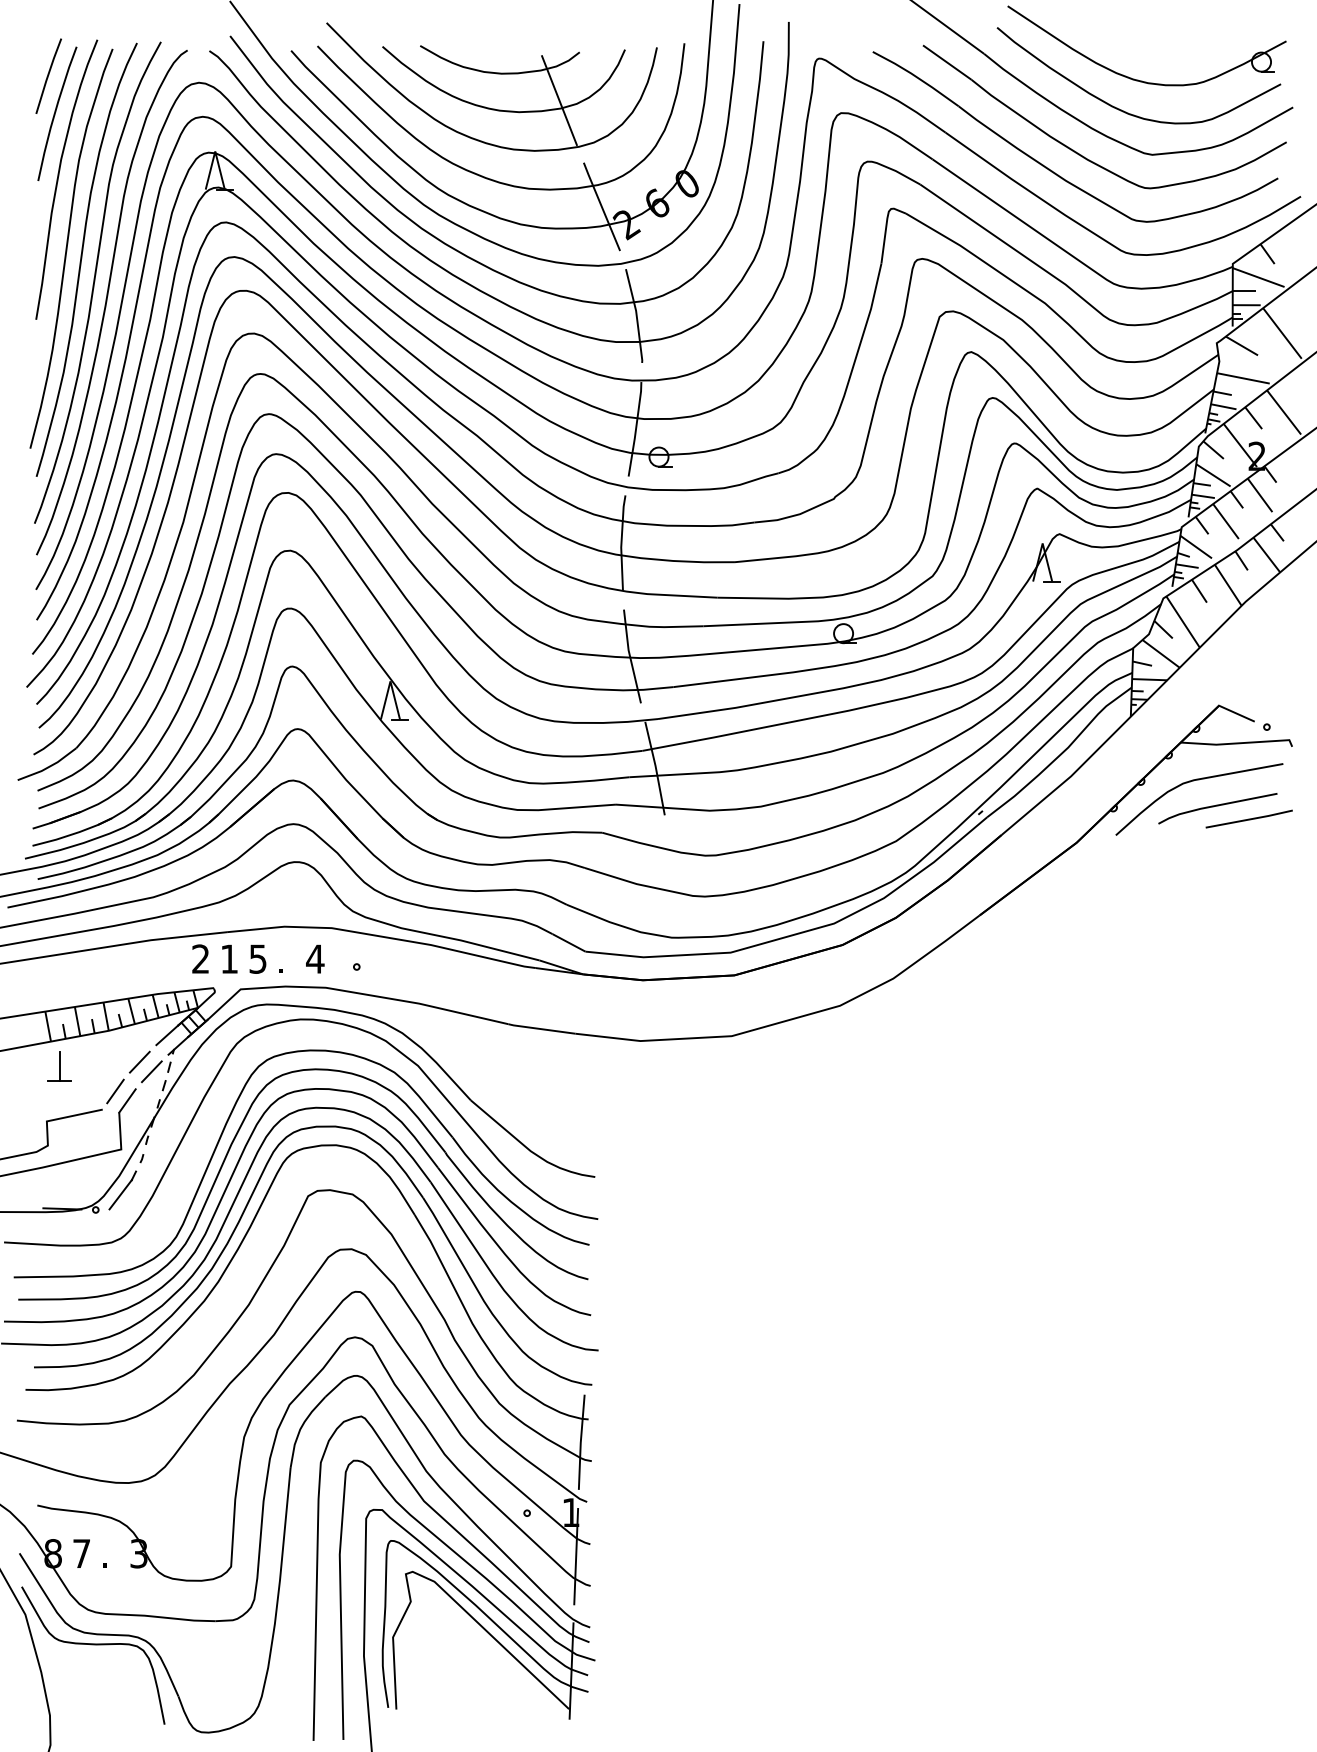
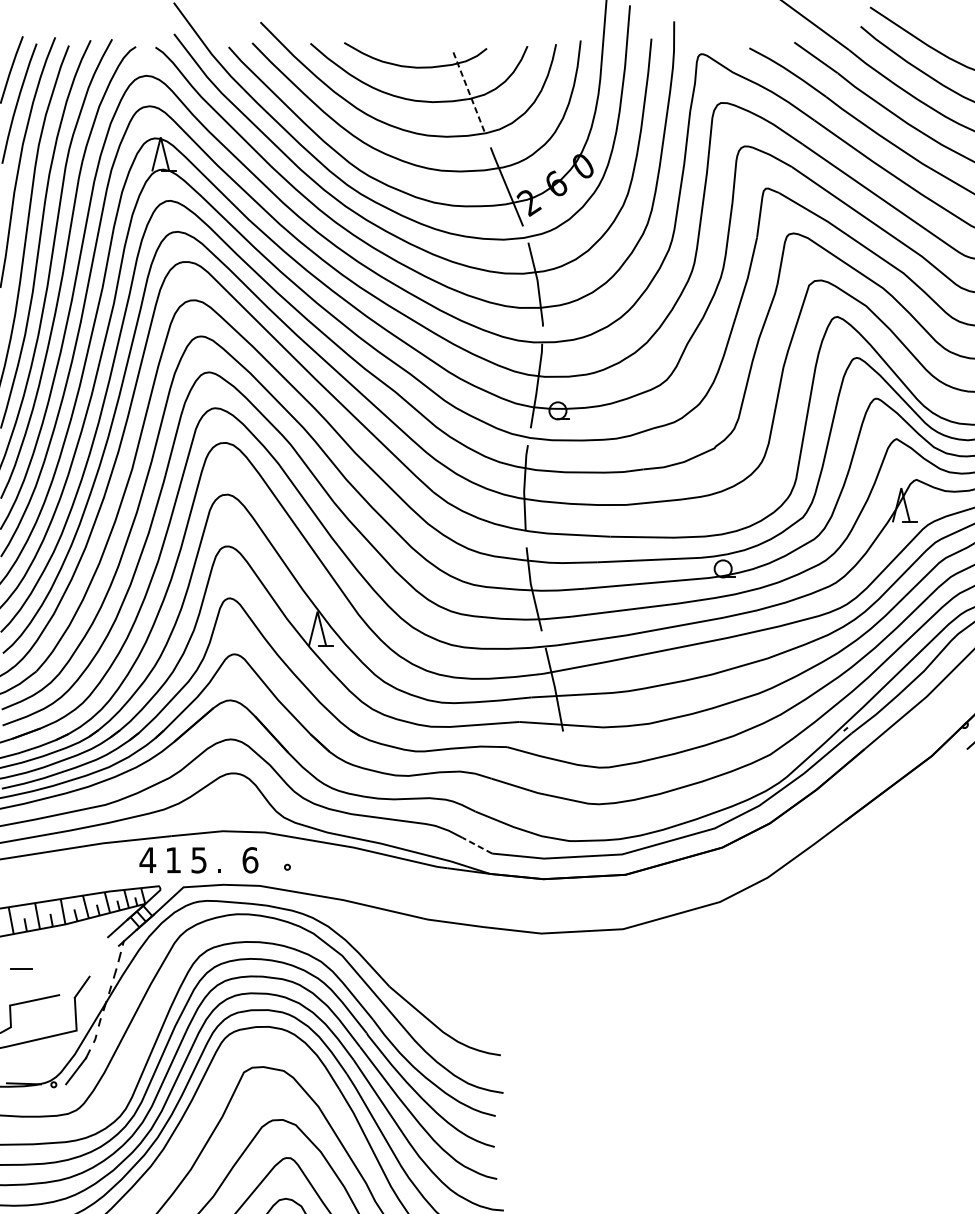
line: (559, 100) -> (468, 91), solid -> dashed
line: (569, 942) -> (477, 845), solid -> dashed
text: (200, 958) -> (147, 859), 2 -> 4
text: (315, 958) -> (250, 859), 4 -> 6
line: (139, 1061) -> (92, 951), removed
line: (59, 1066) -> (21, 956), removed
line: (151, 1071) -> (103, 960), removed
line: (115, 1091) -> (71, 978), removed

